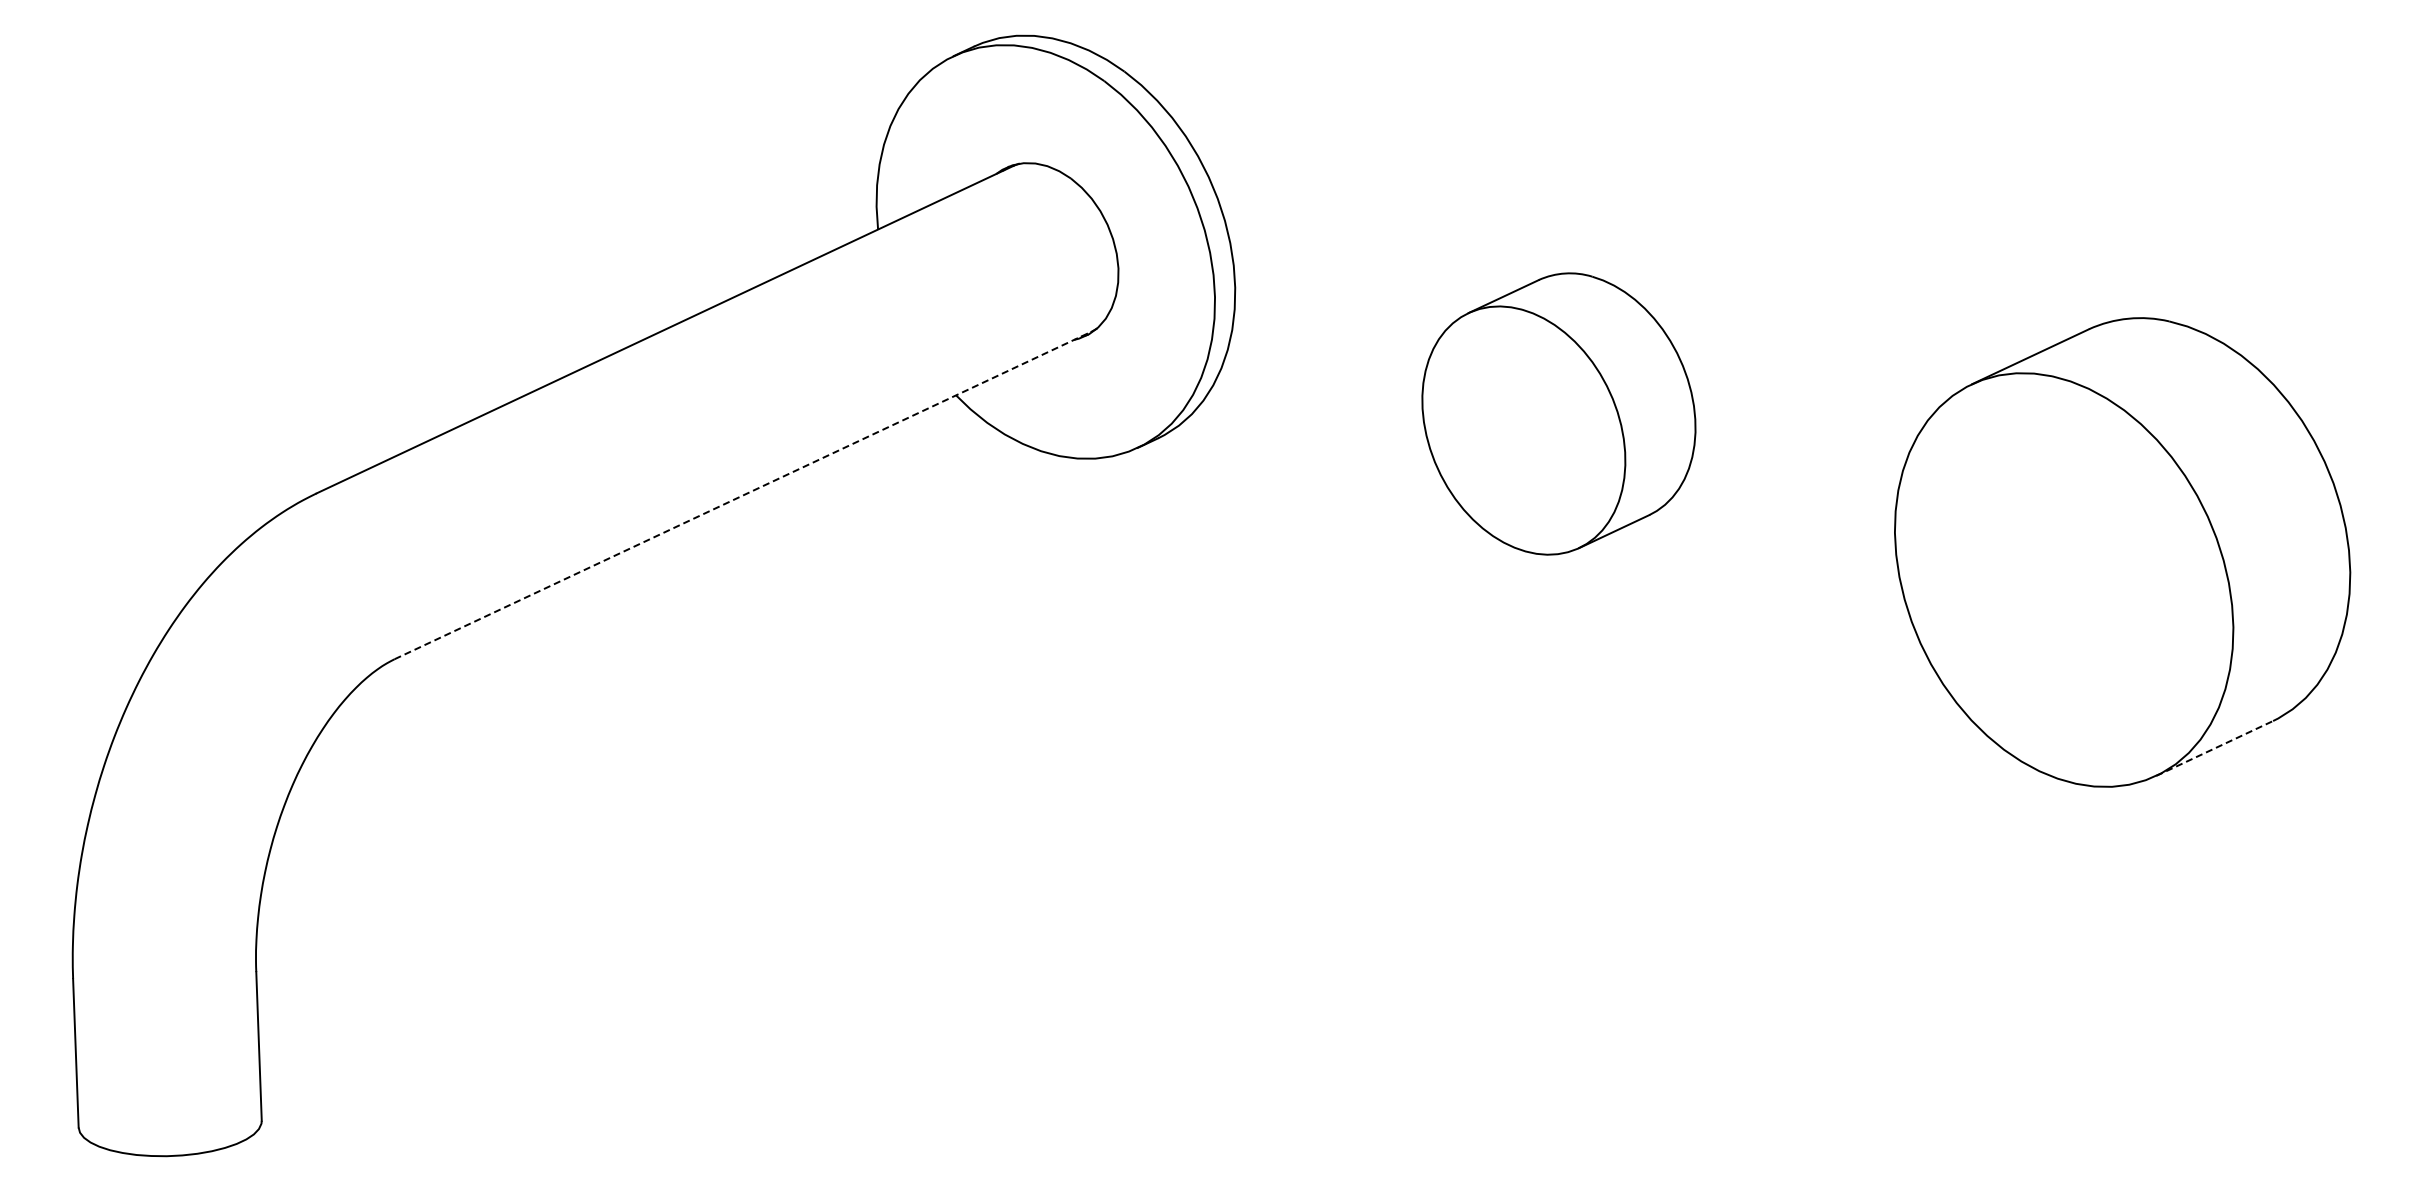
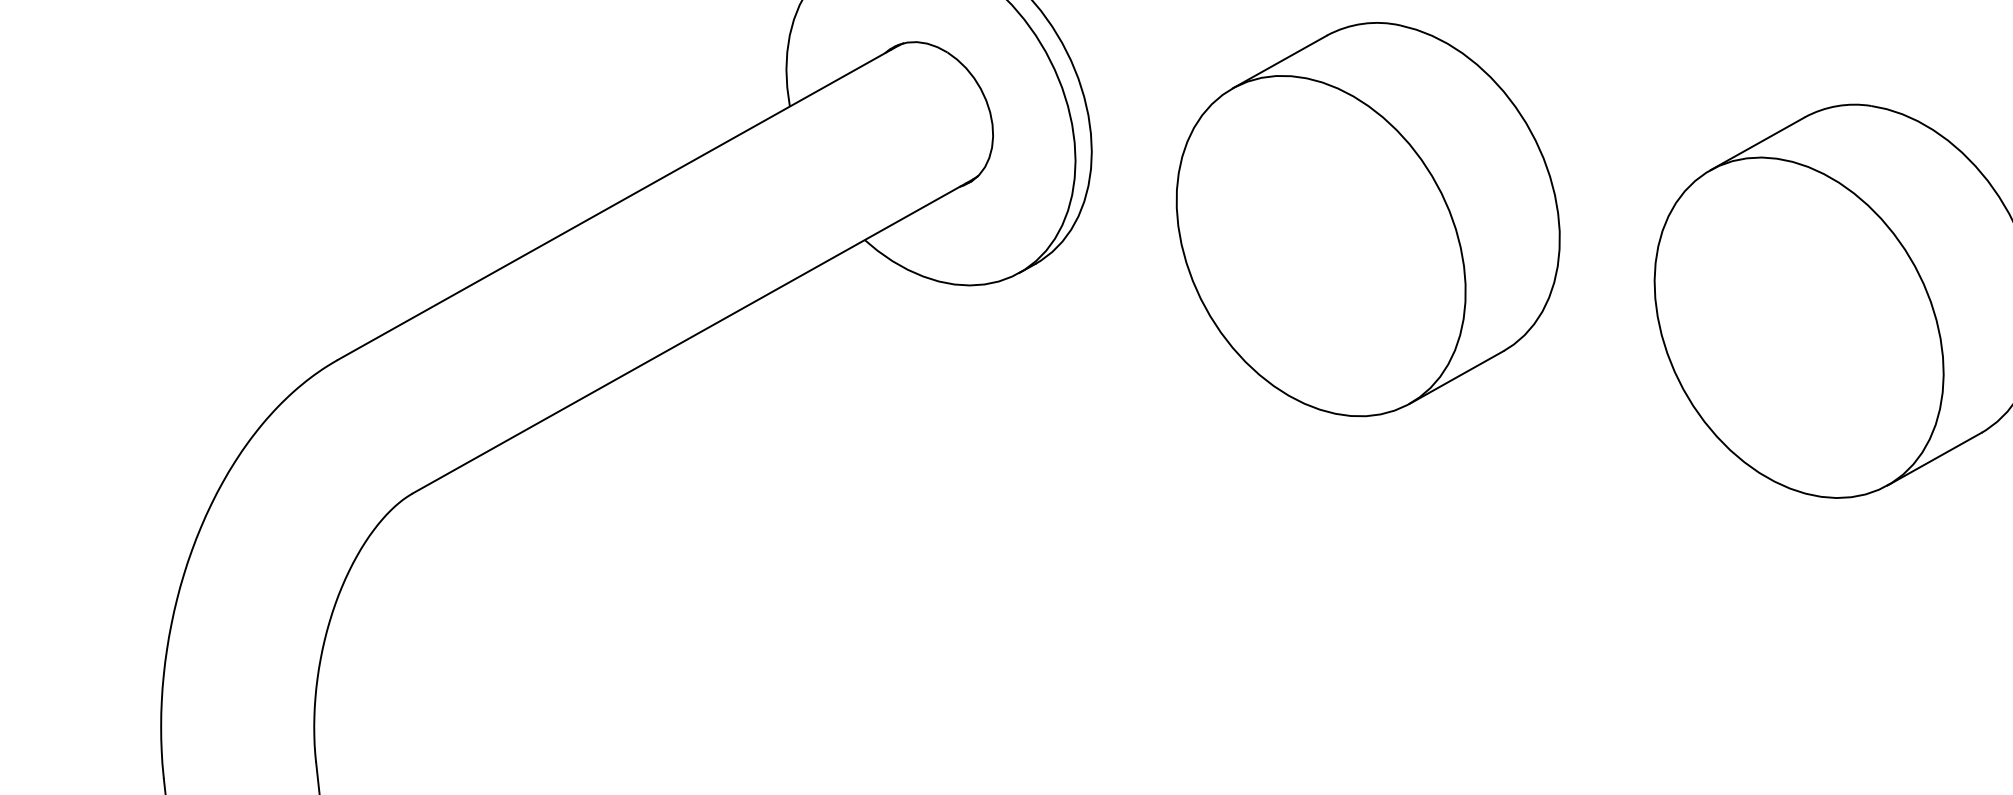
part: (1558, 413) -> (1367, 219), size x1.67
line: (743, 495) -> (693, 336), dashed -> solid
line: (2214, 748) -> (1934, 459), dashed -> solid

